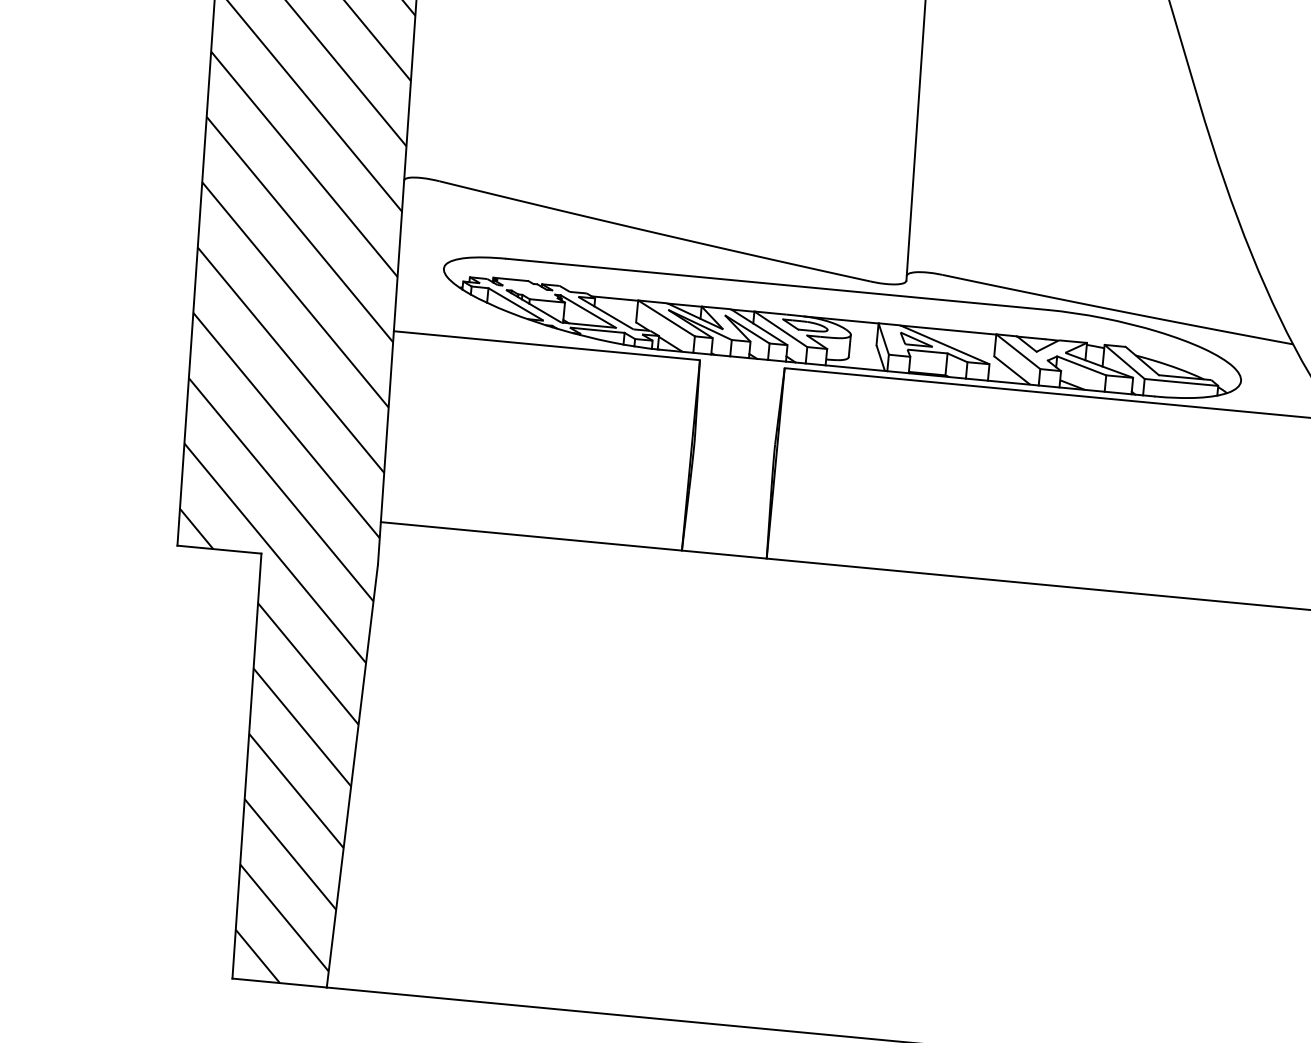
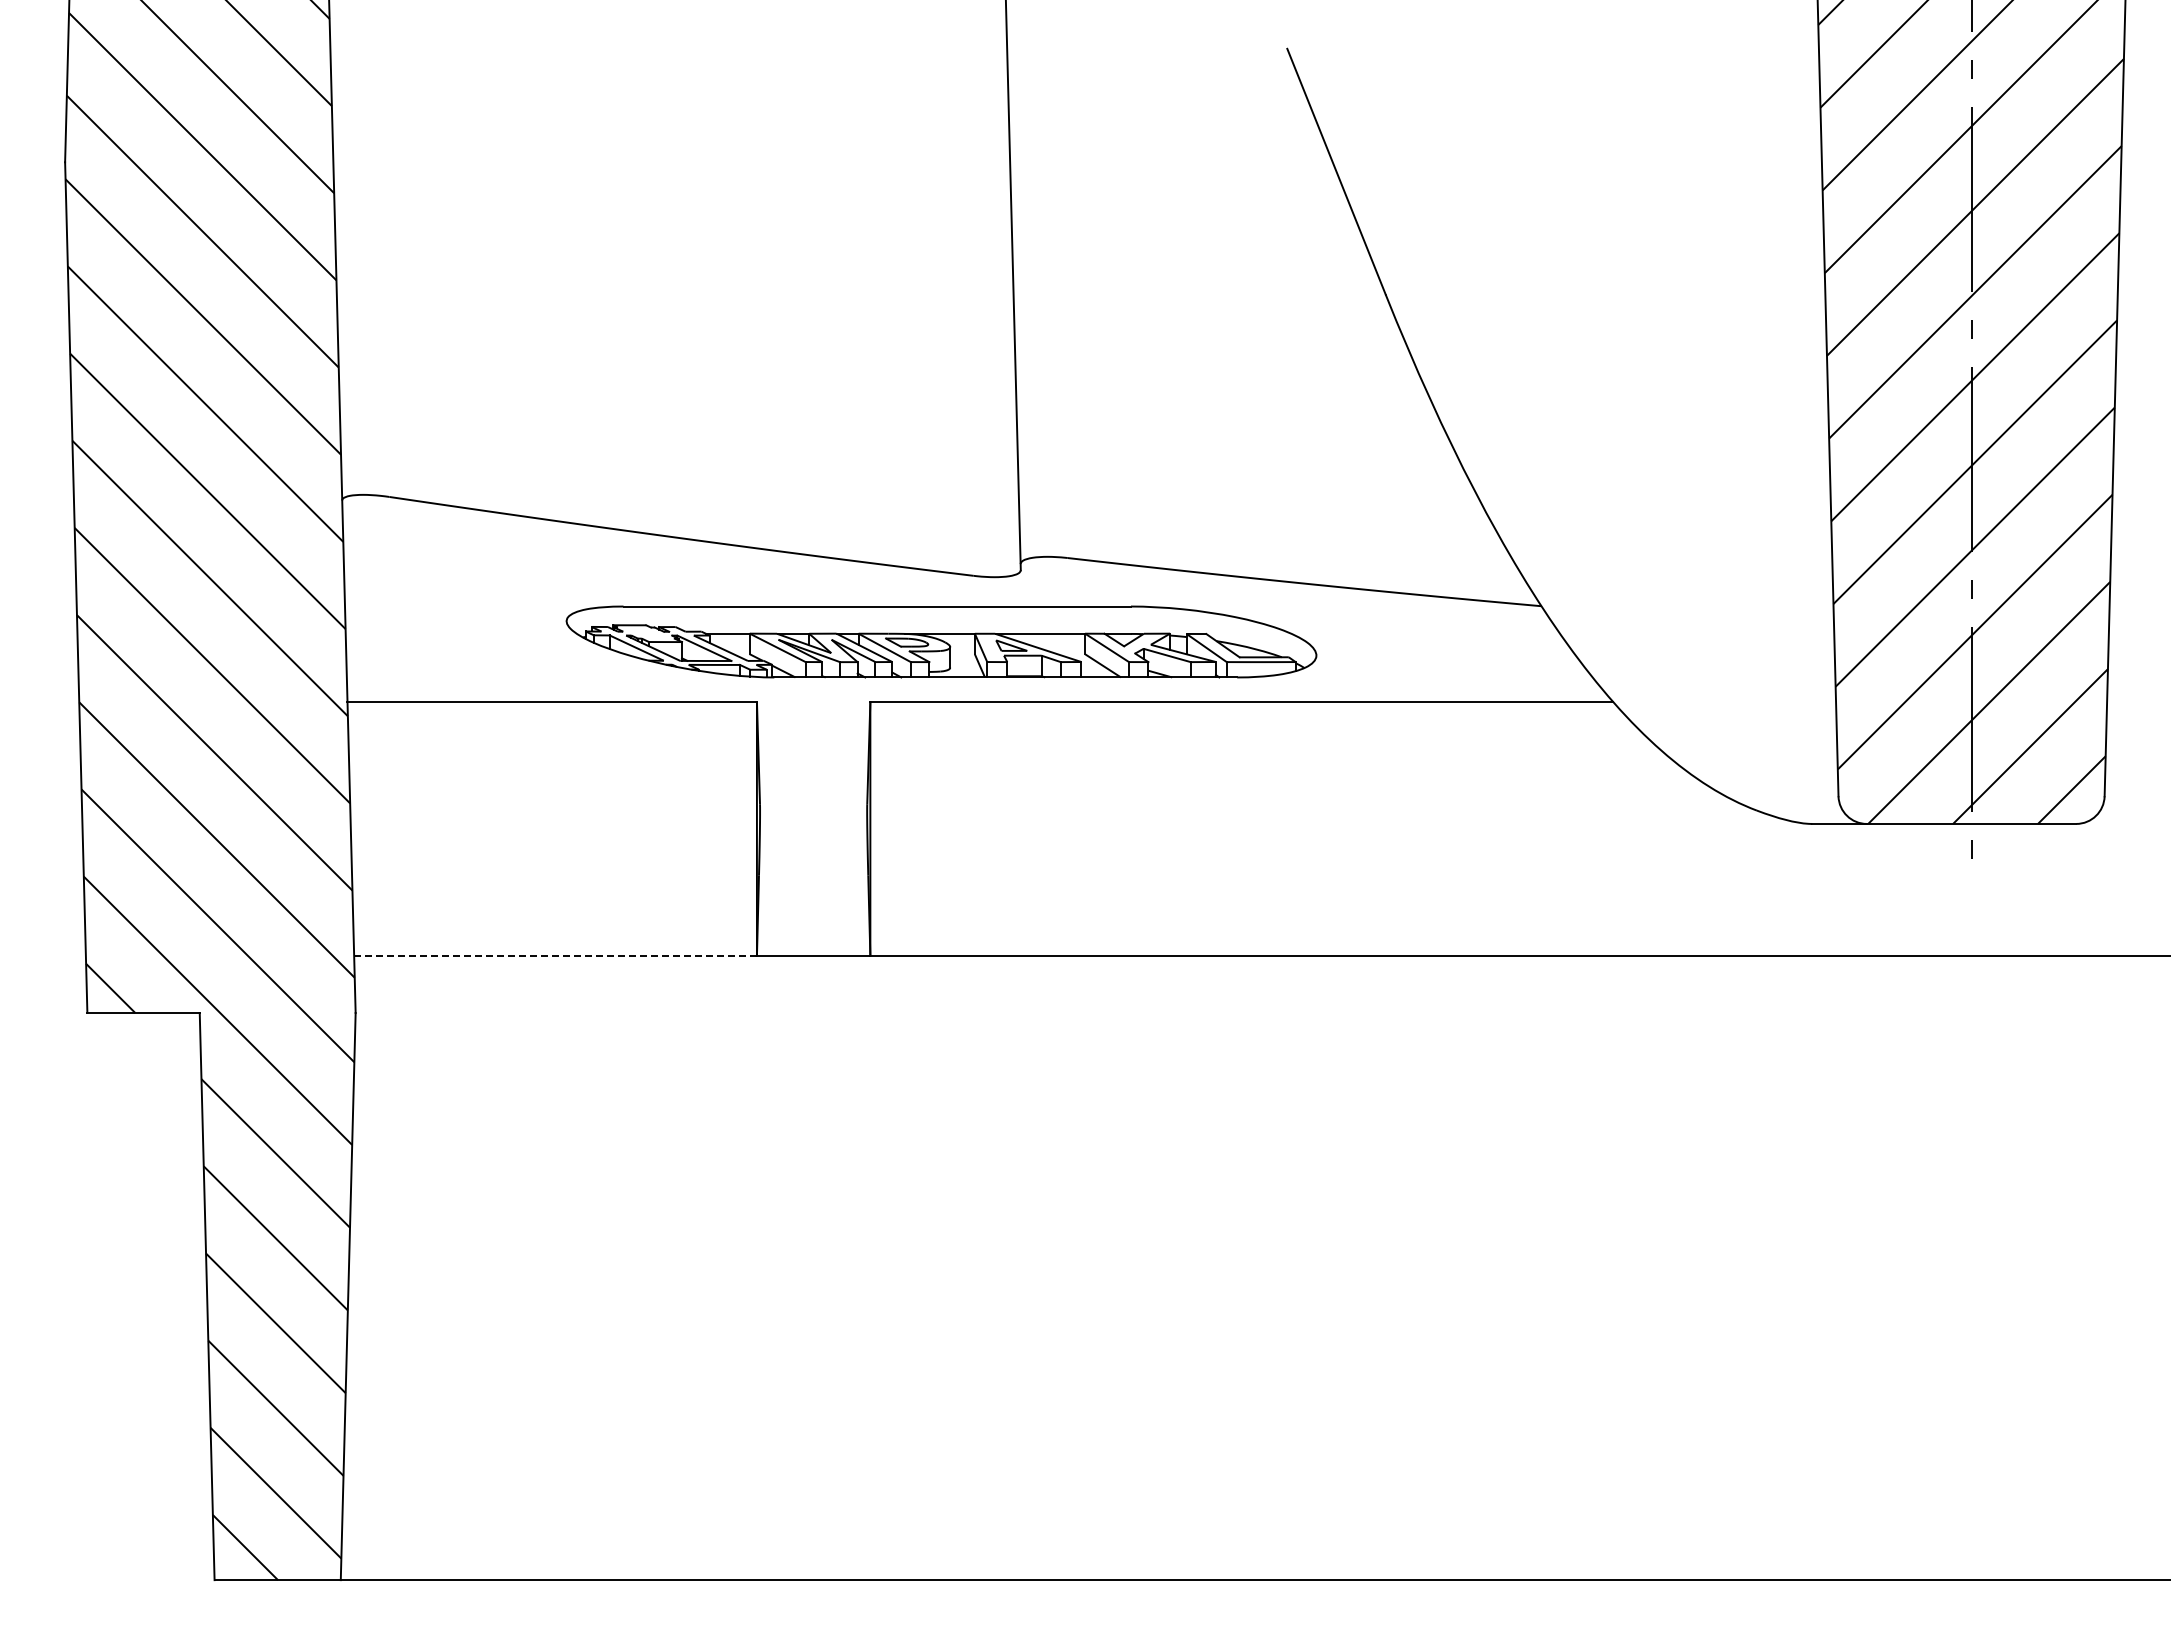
part: (842, 328) -> (941, 641), size x0.7
line: (532, 536) -> (556, 956), solid -> dashed

